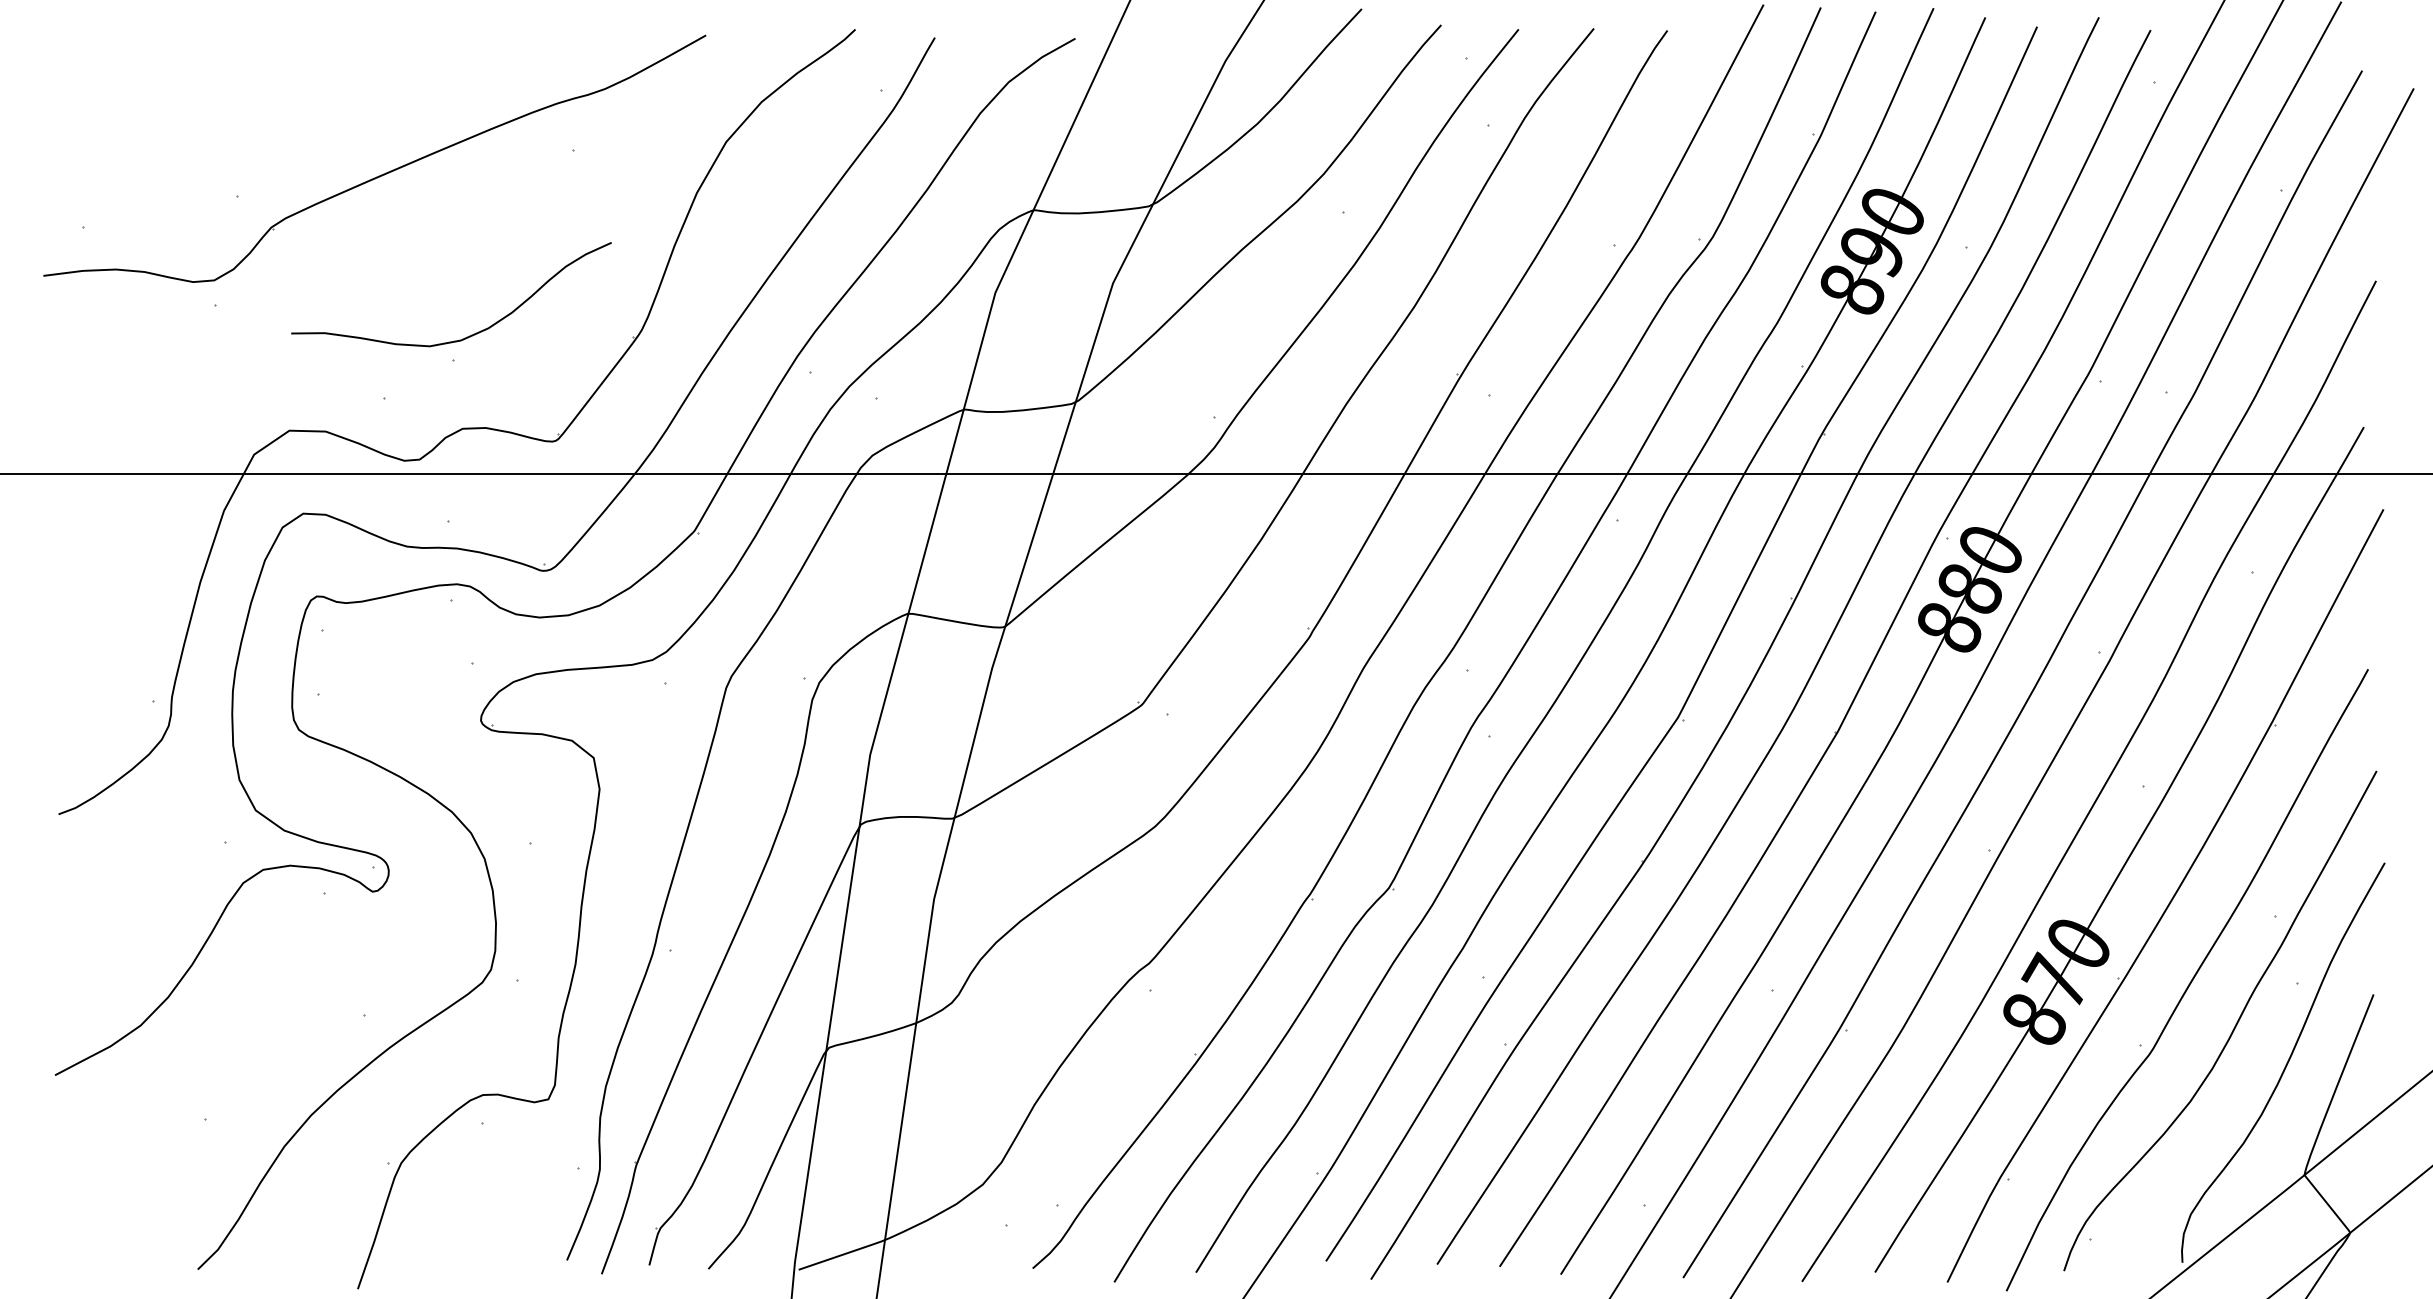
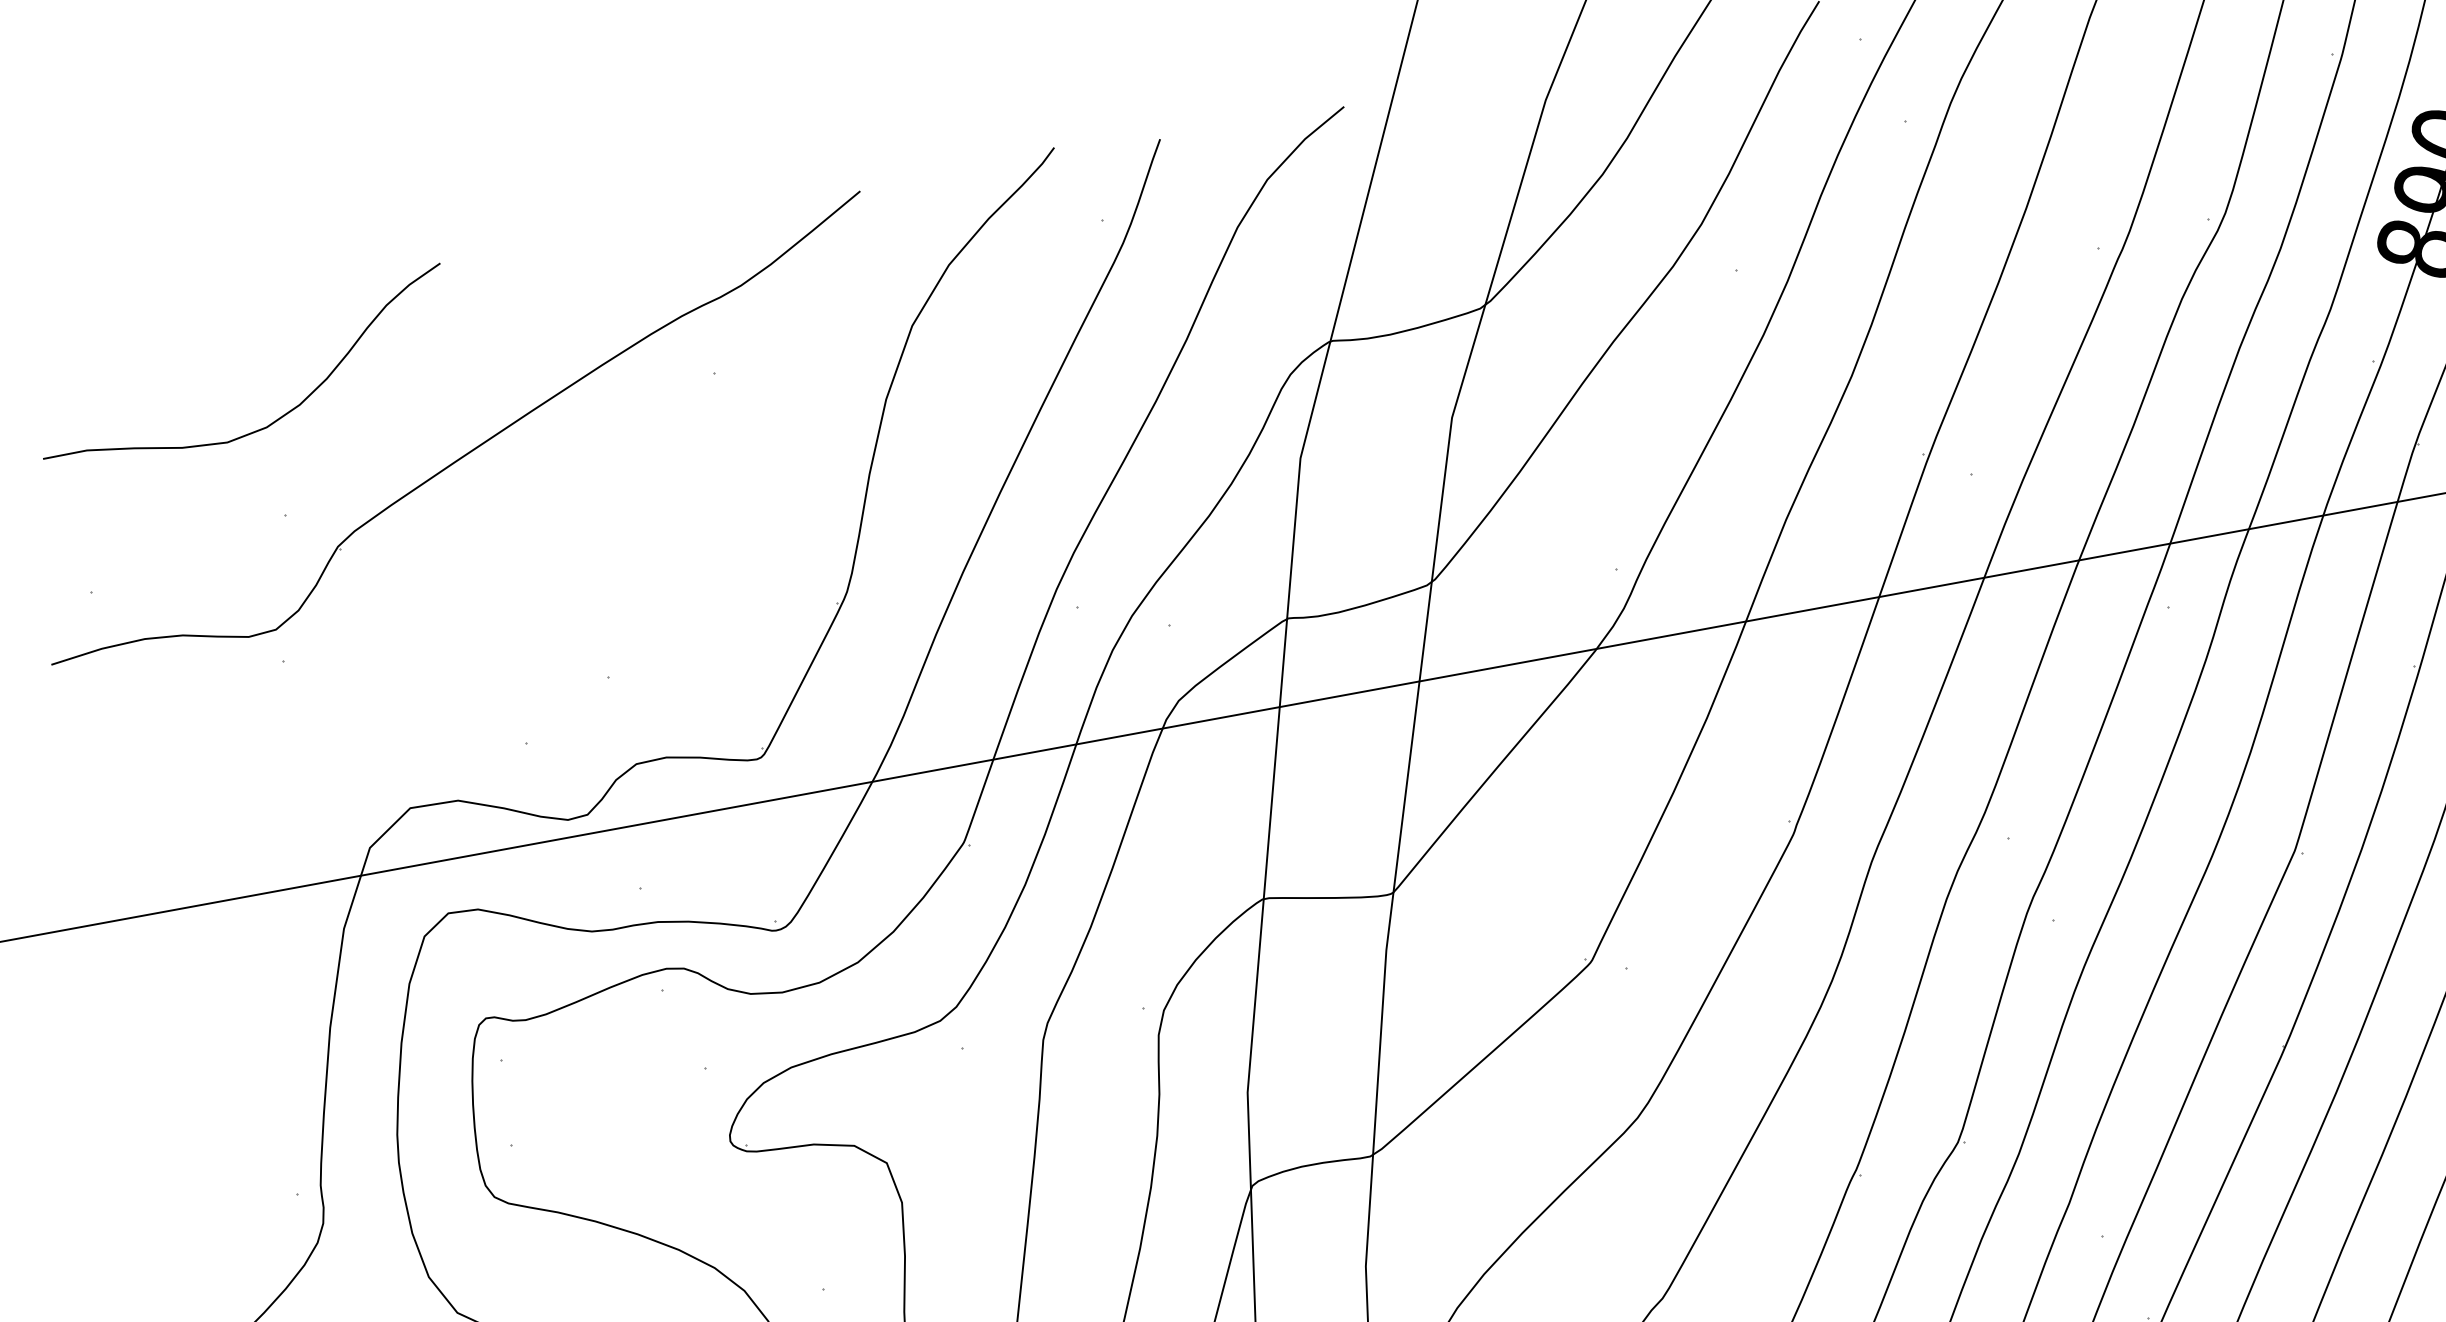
curve: (471, 334) -> (279, 416), moved

